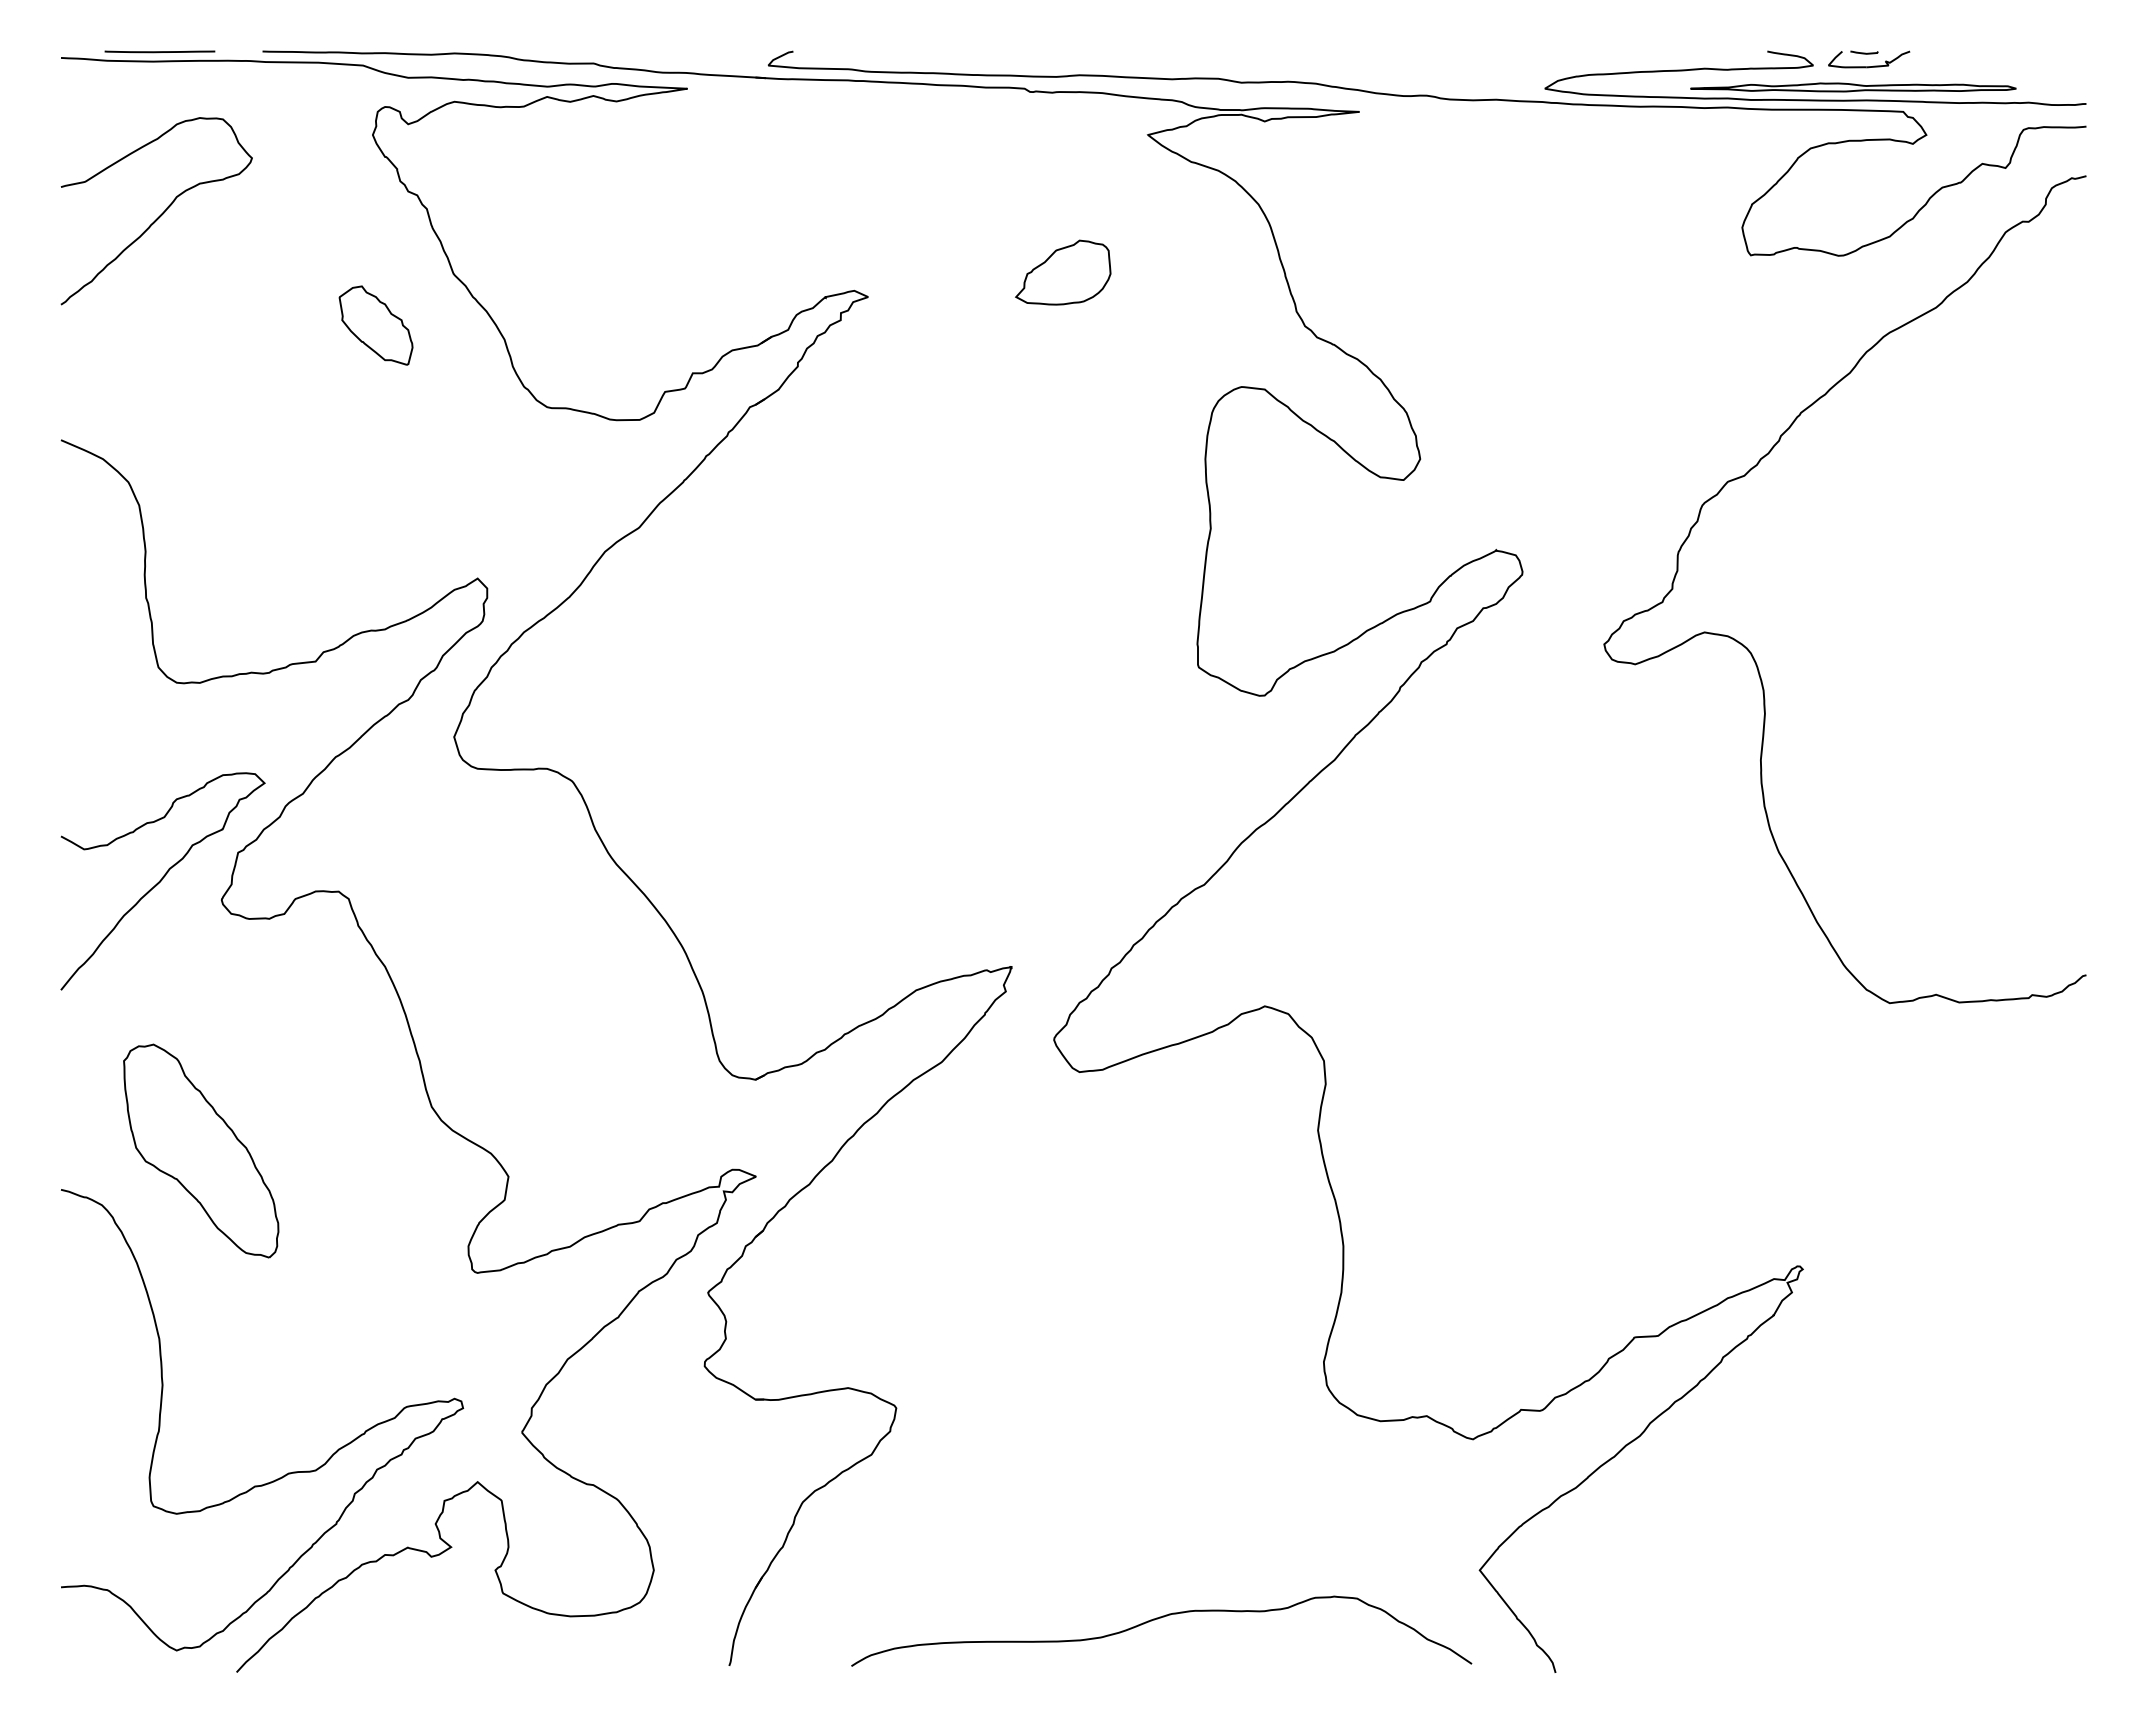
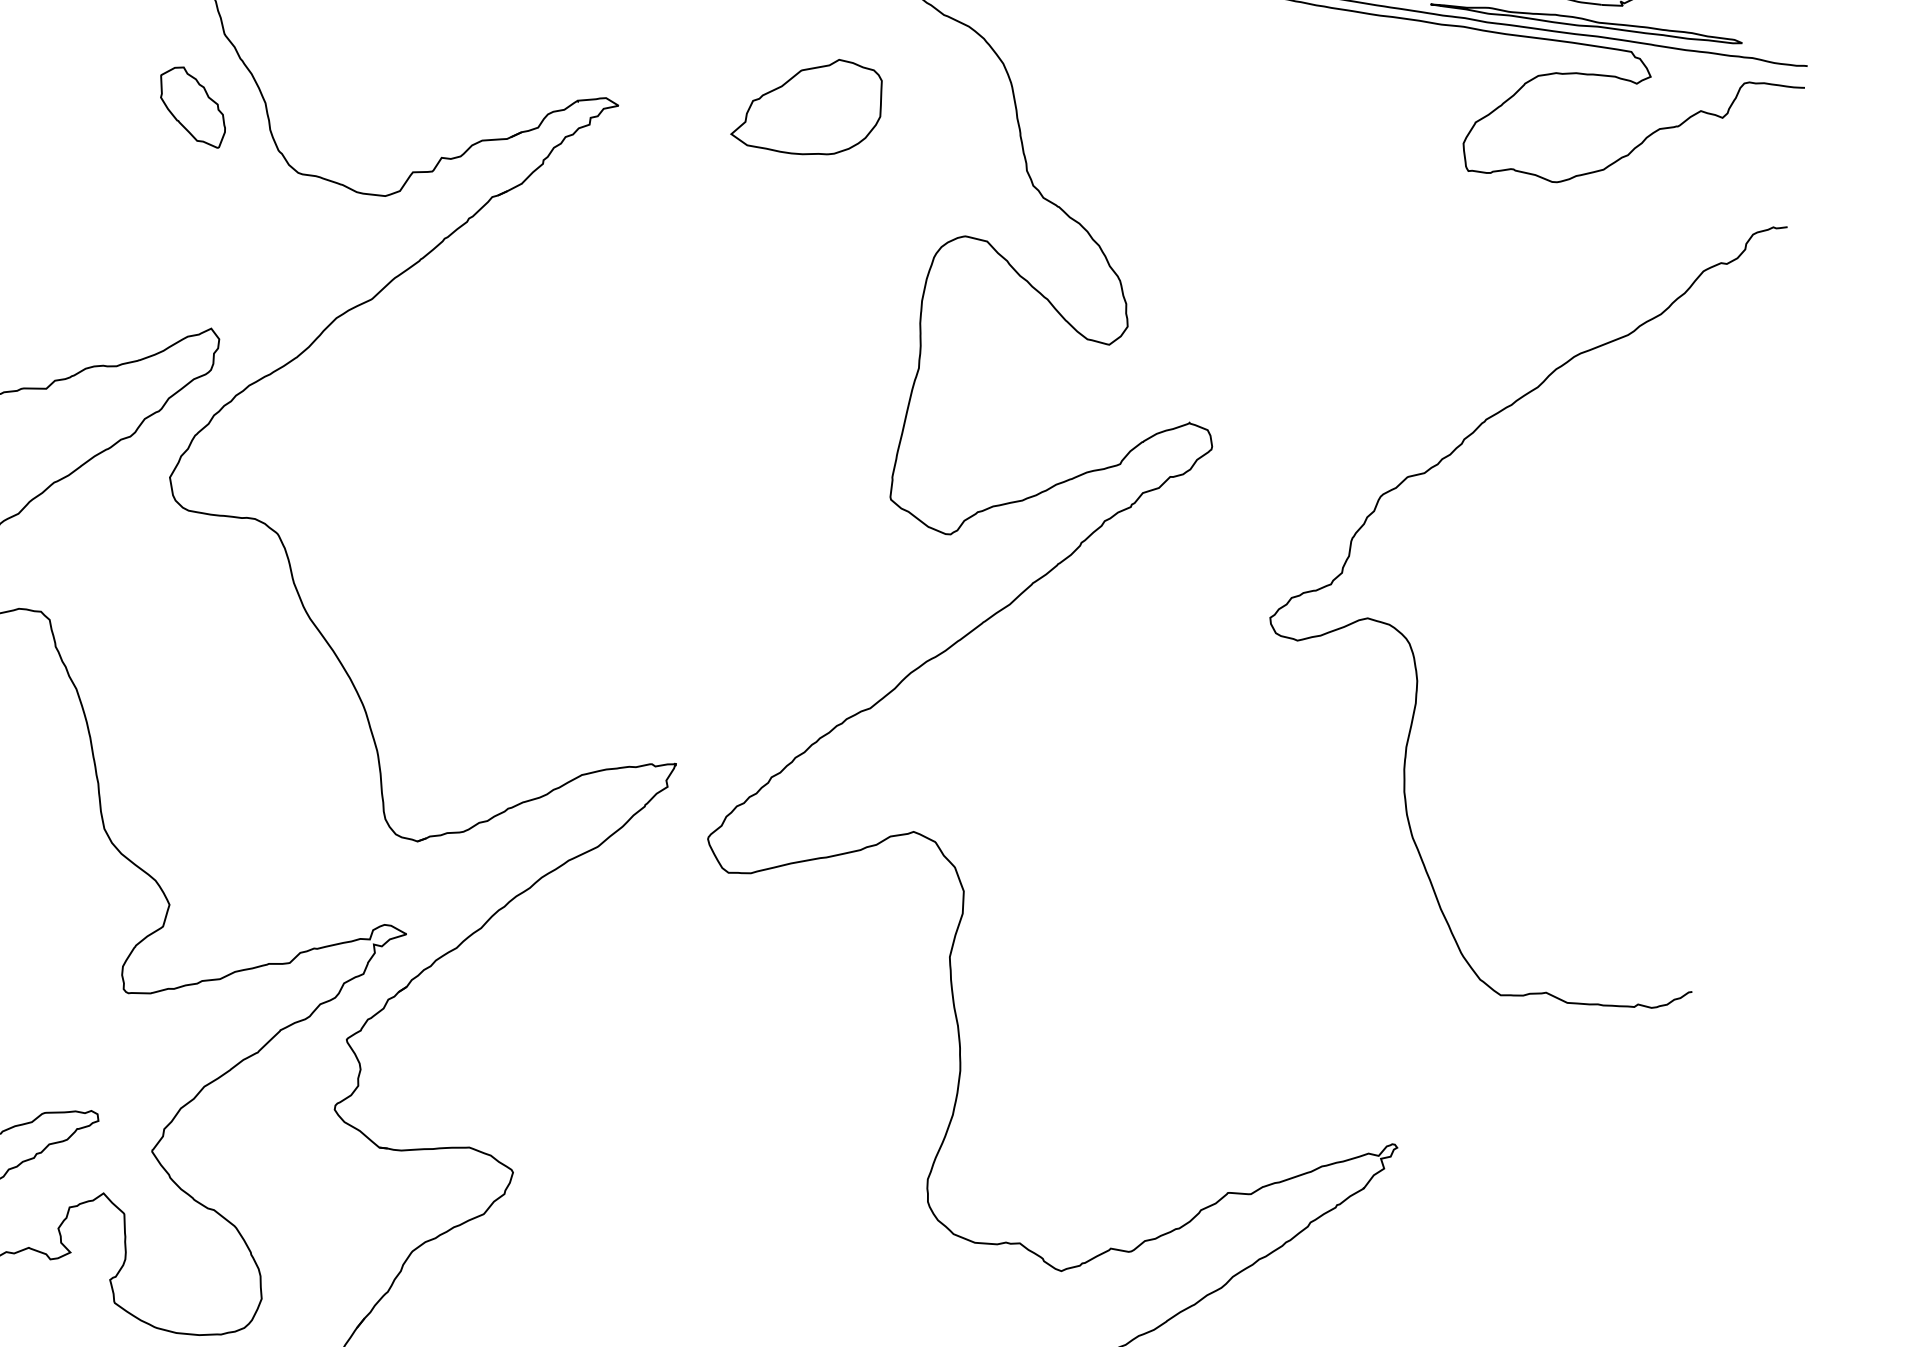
part: (1063, 272) -> (808, 105), size x1.6
part: (375, 325) -> (192, 106), moved
curve: (1751, 652) -> (1410, 643), moved

